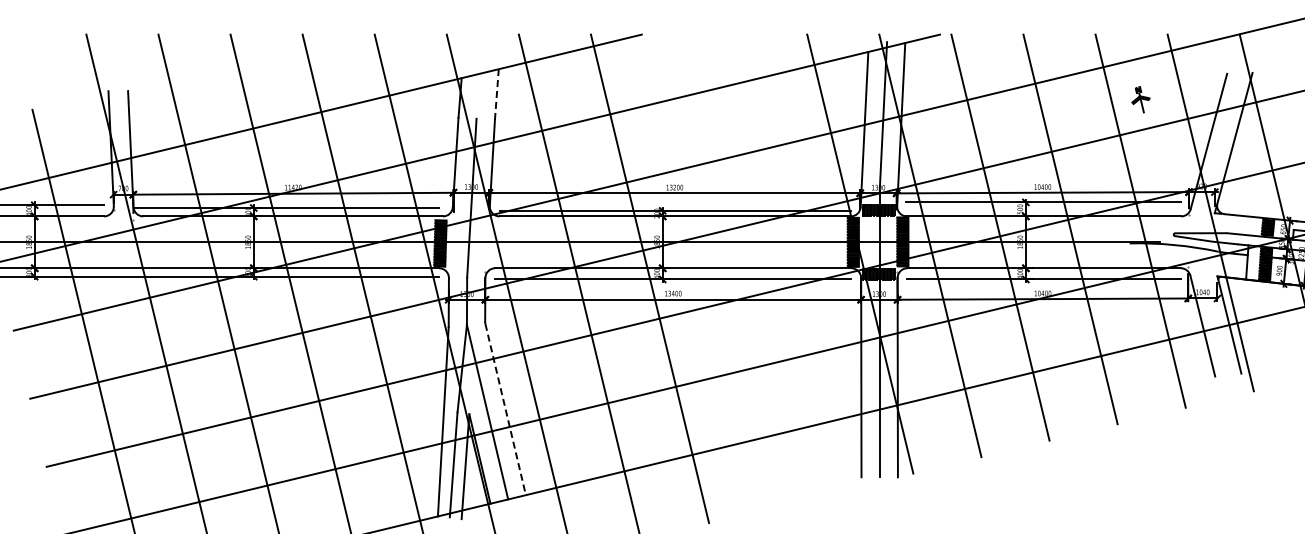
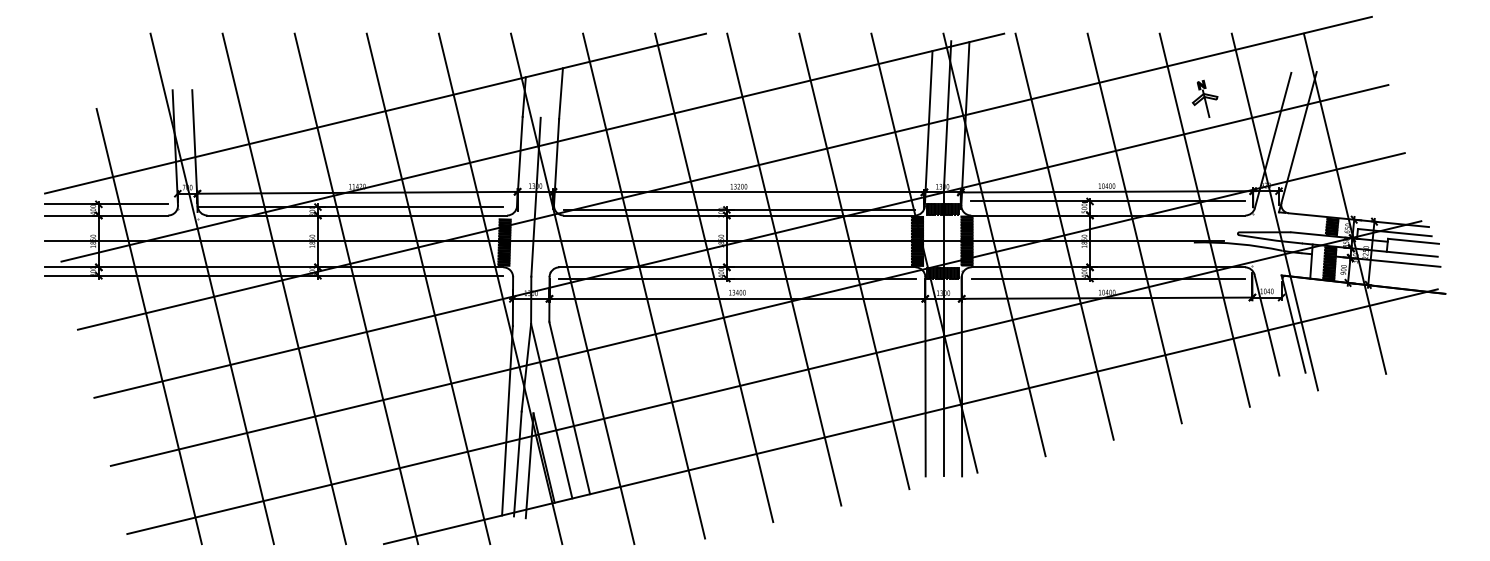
line: (497, 94) -> (561, 93), dashed -> solid
part: (1140, 99) -> (1204, 98), size x1.43
line: (790, 262) -> (854, 261), added
line: (720, 270) -> (784, 269), added
line: (505, 409) -> (569, 408), dashed -> solid

